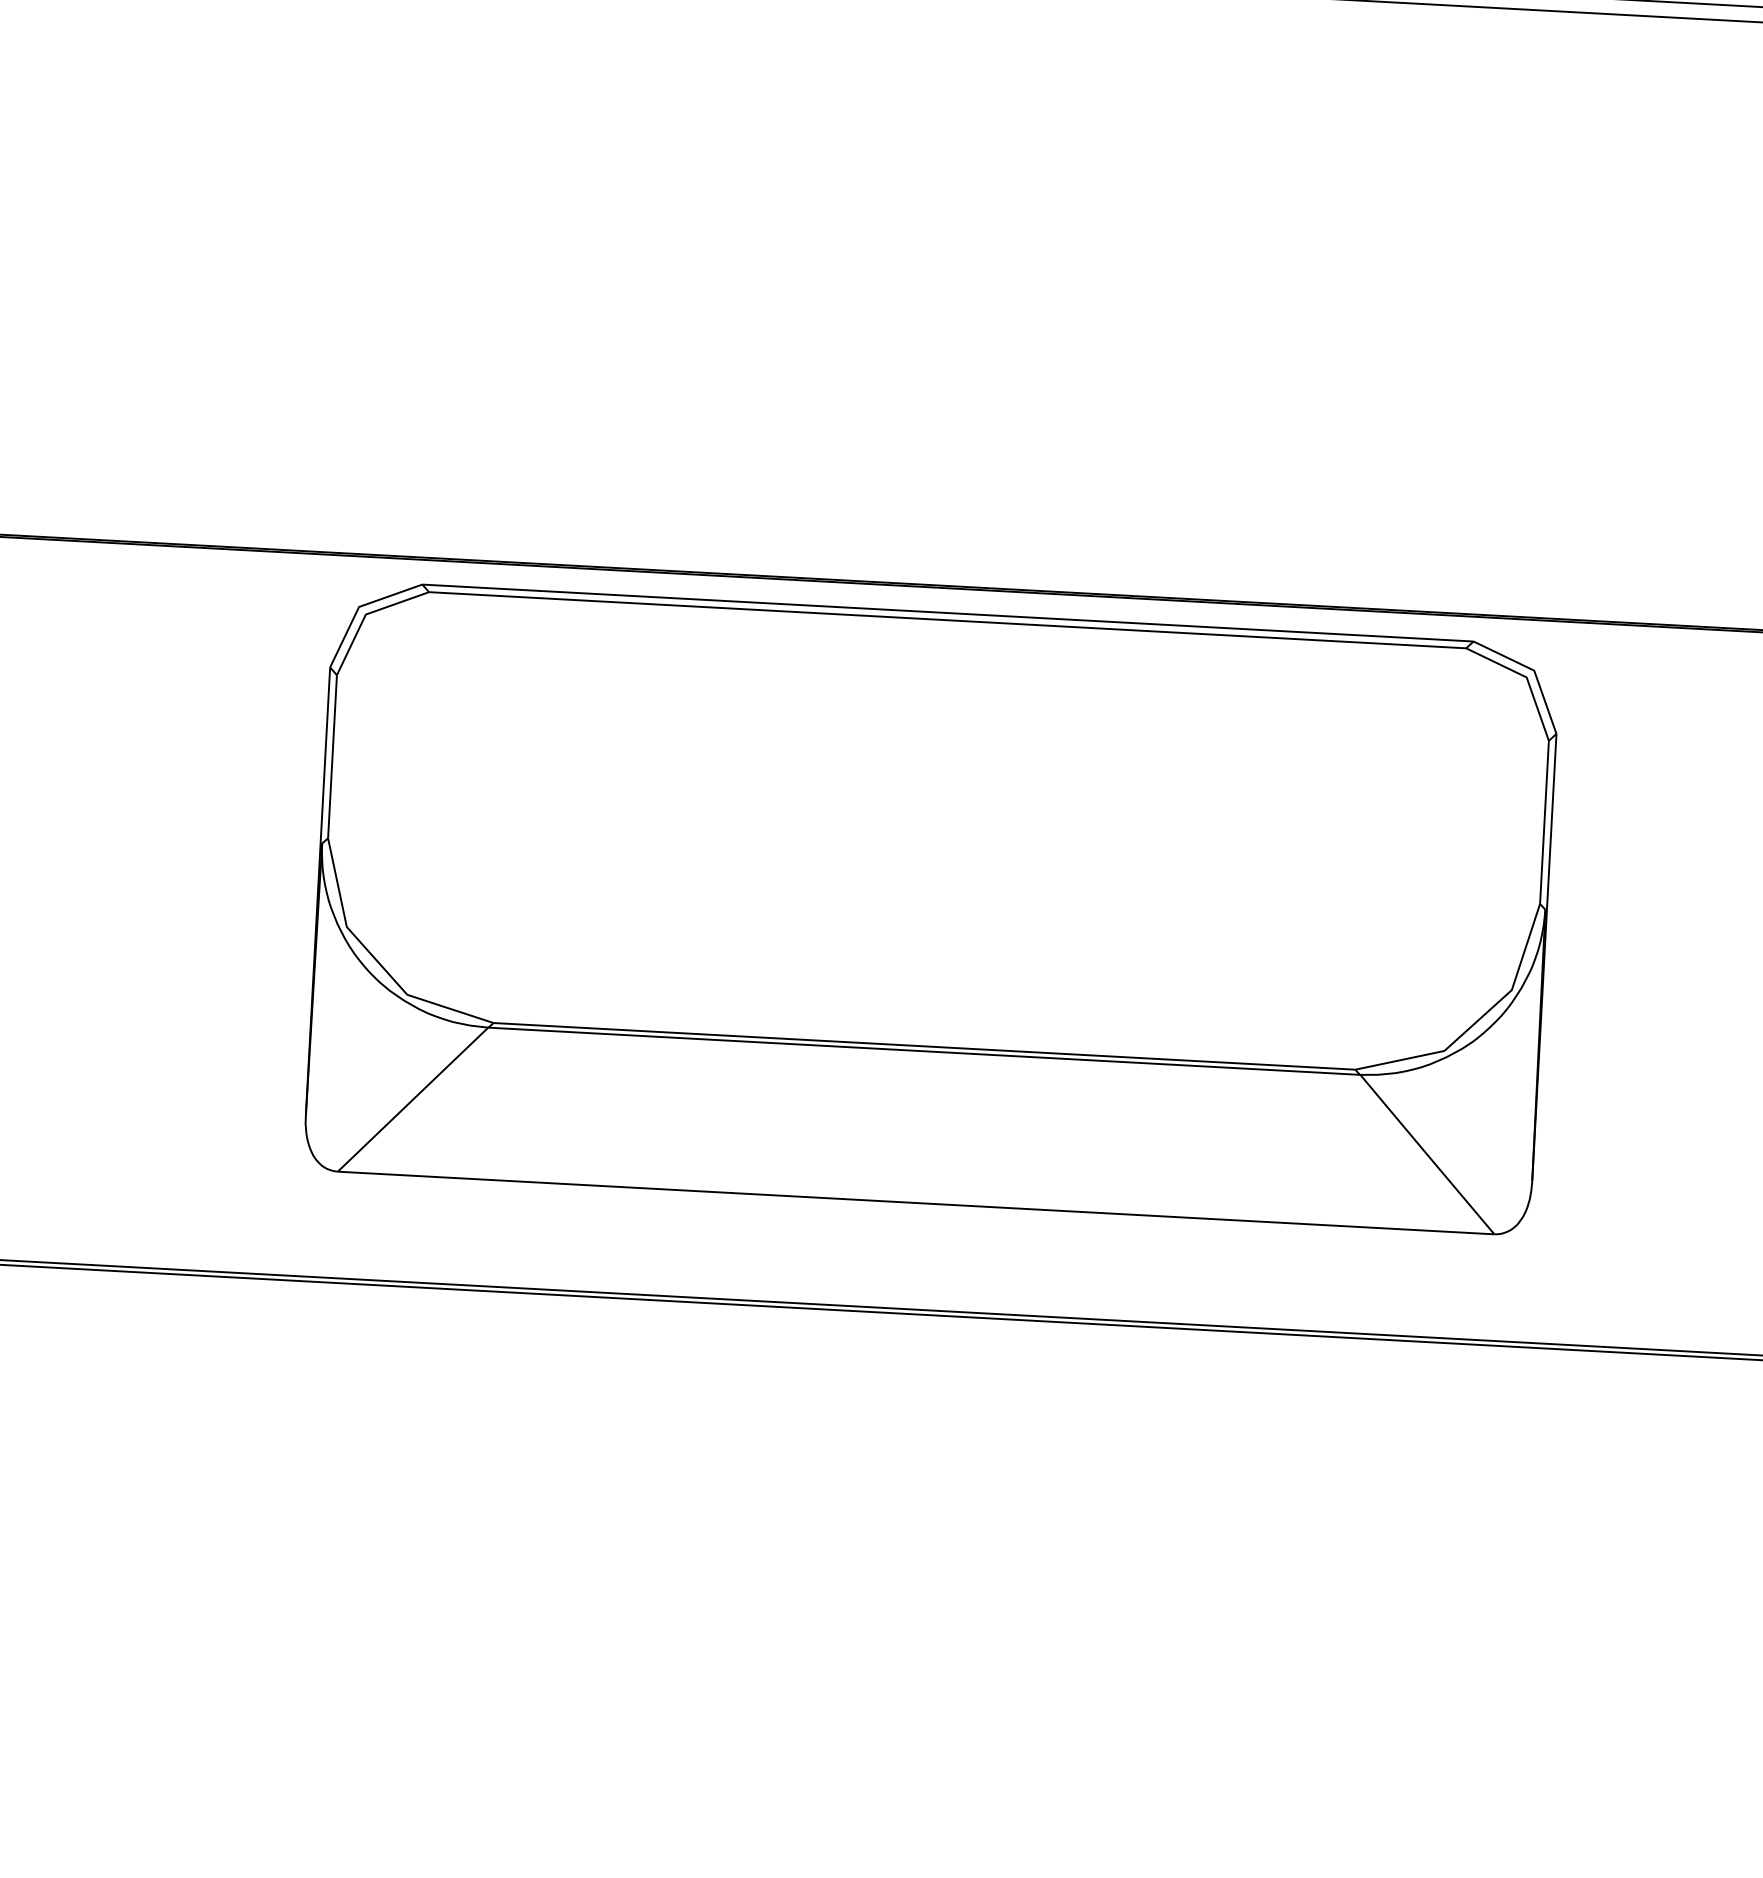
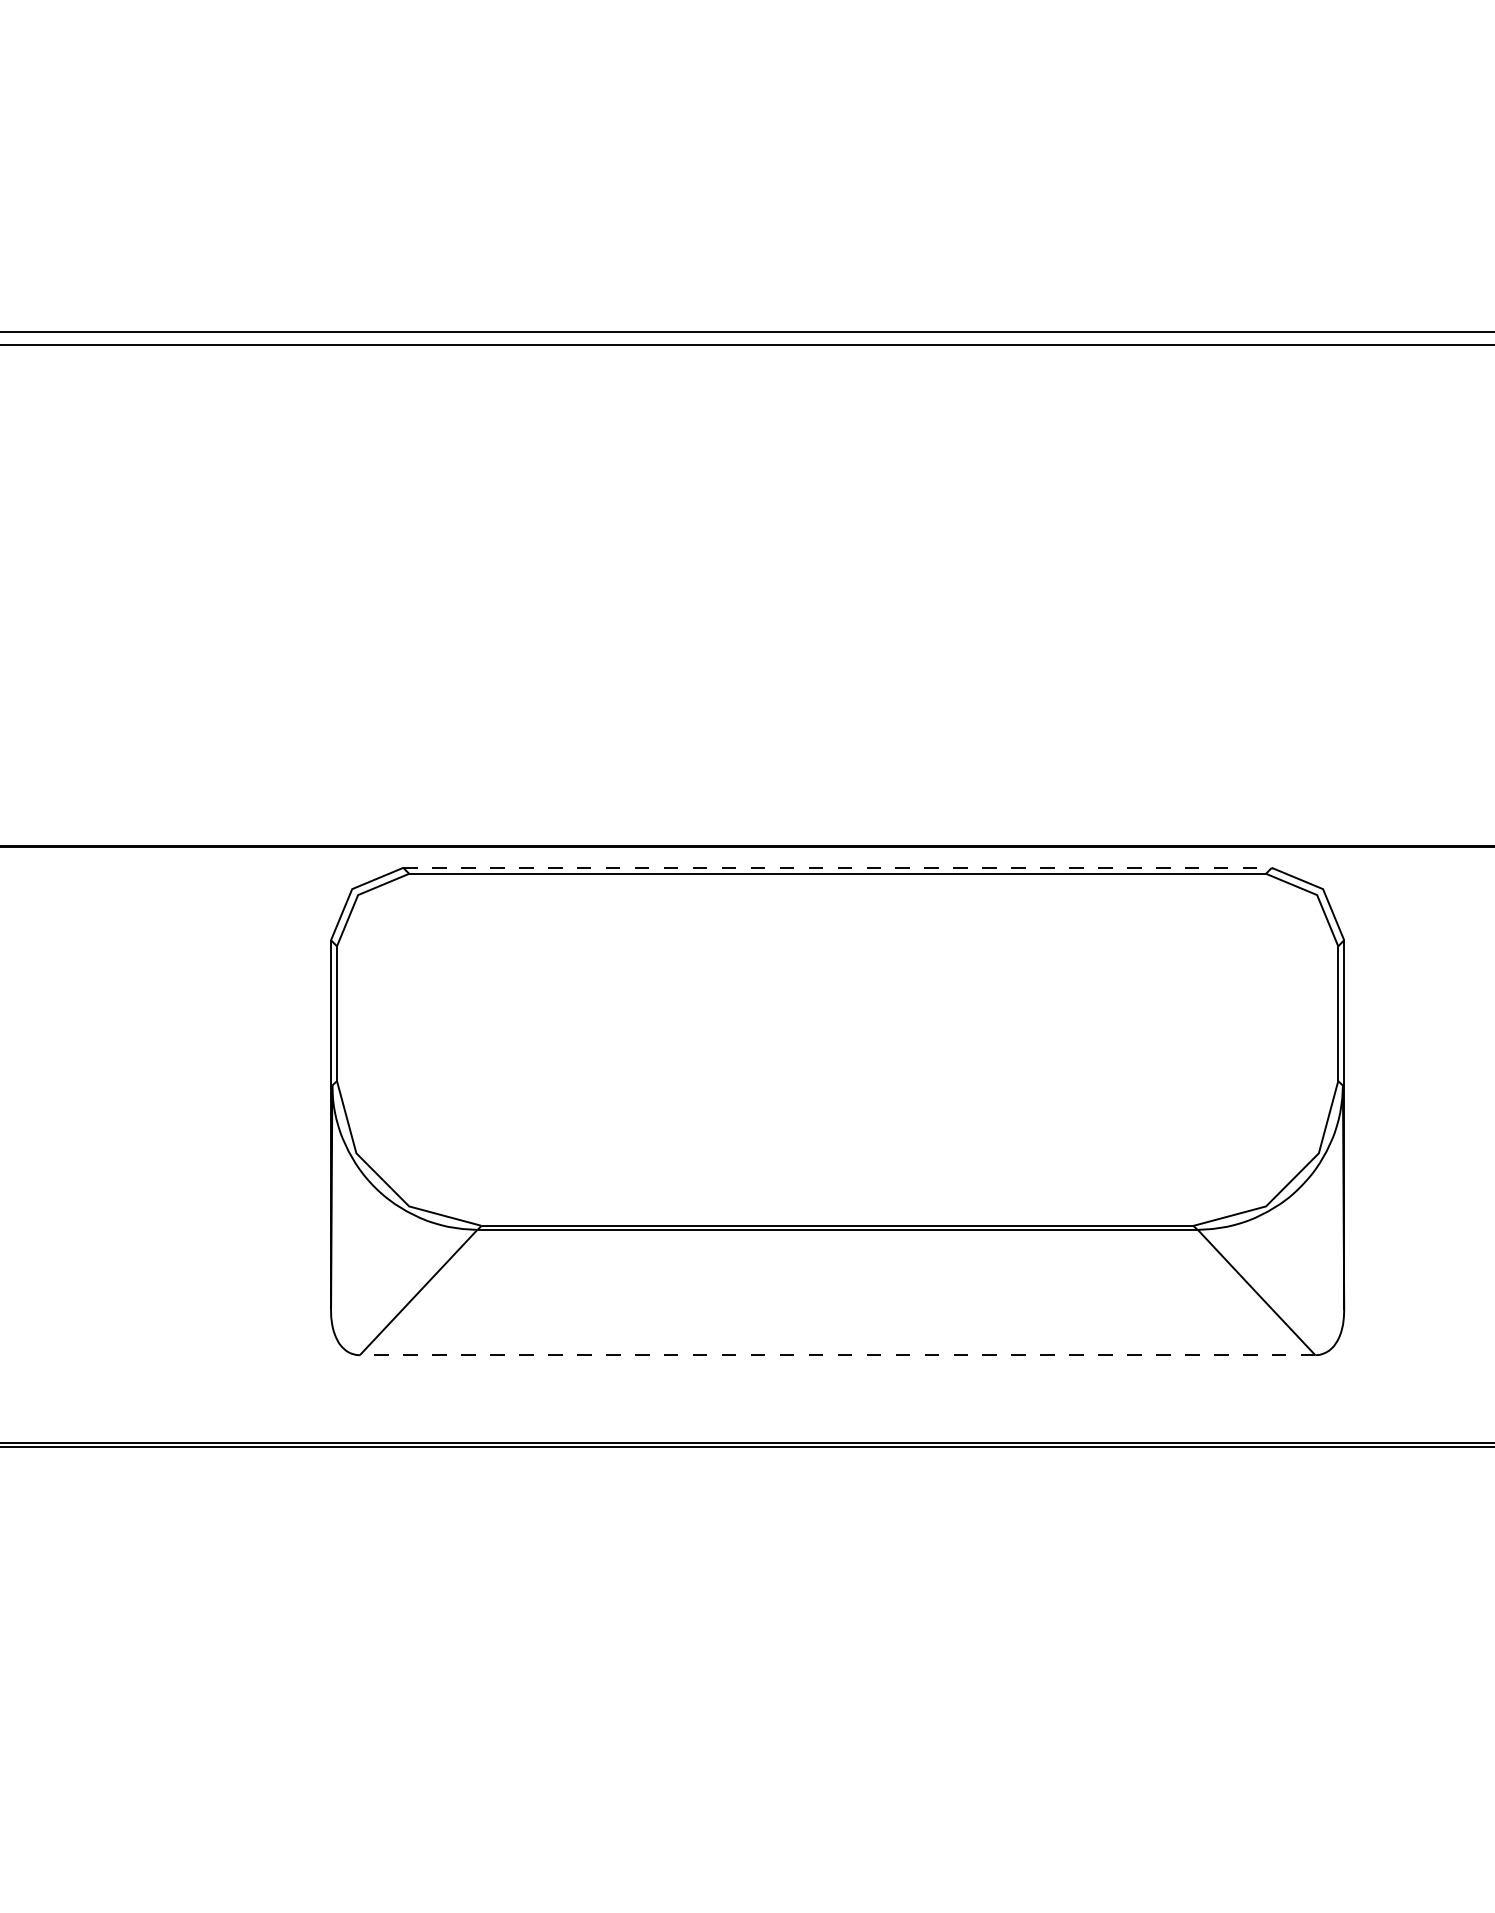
line: (949, 612) -> (838, 867), solid -> dashed
line: (915, 1203) -> (837, 1355), solid -> dashed

